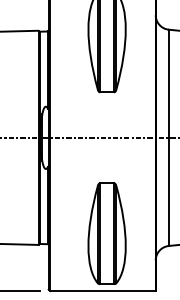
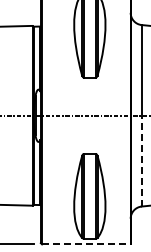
line: (168, 191) -> (141, 160), solid -> dashed
line: (103, 291) -> (86, 244), solid -> dashed

